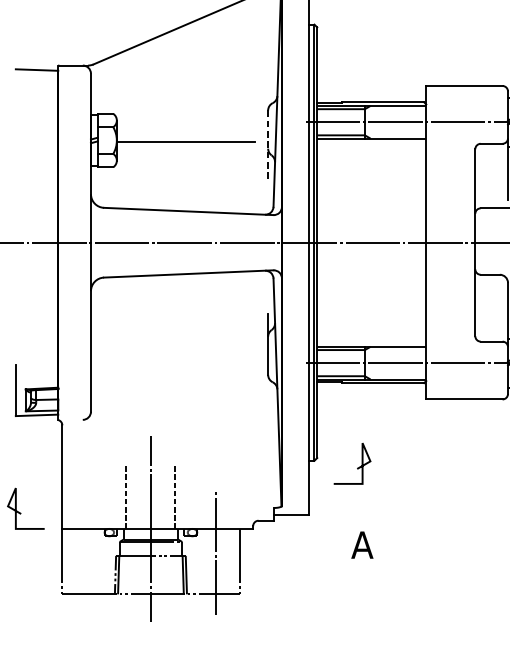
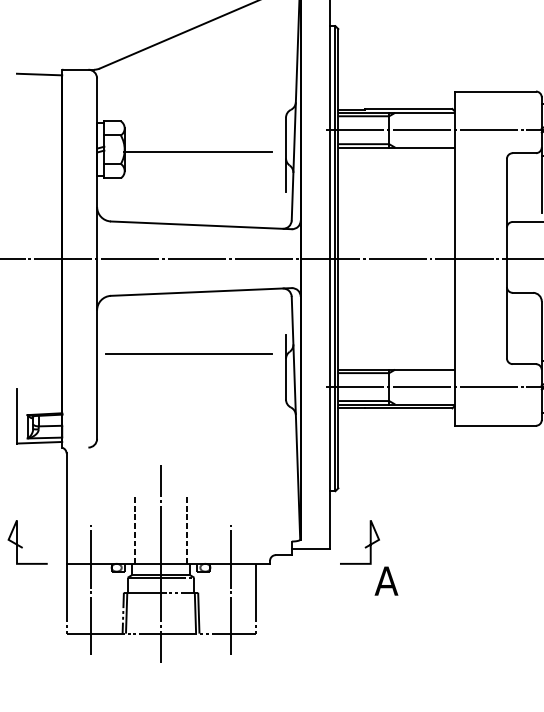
line: (268, 145) -> (286, 155), dashed -> solid
line: (176, 331) -> (188, 353), added
line: (356, 468) -> (364, 547), moved
line: (85, 552) -> (91, 588), added

